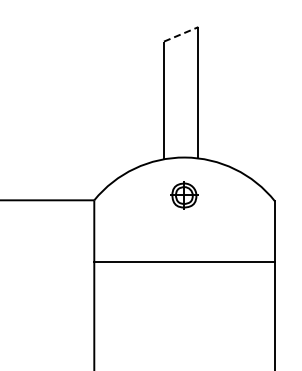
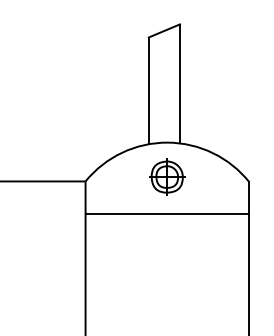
line: (181, 34) -> (164, 31), dashed -> solid
part: (184, 195) -> (167, 177), size x1.43
line: (184, 261) -> (167, 213), moved

